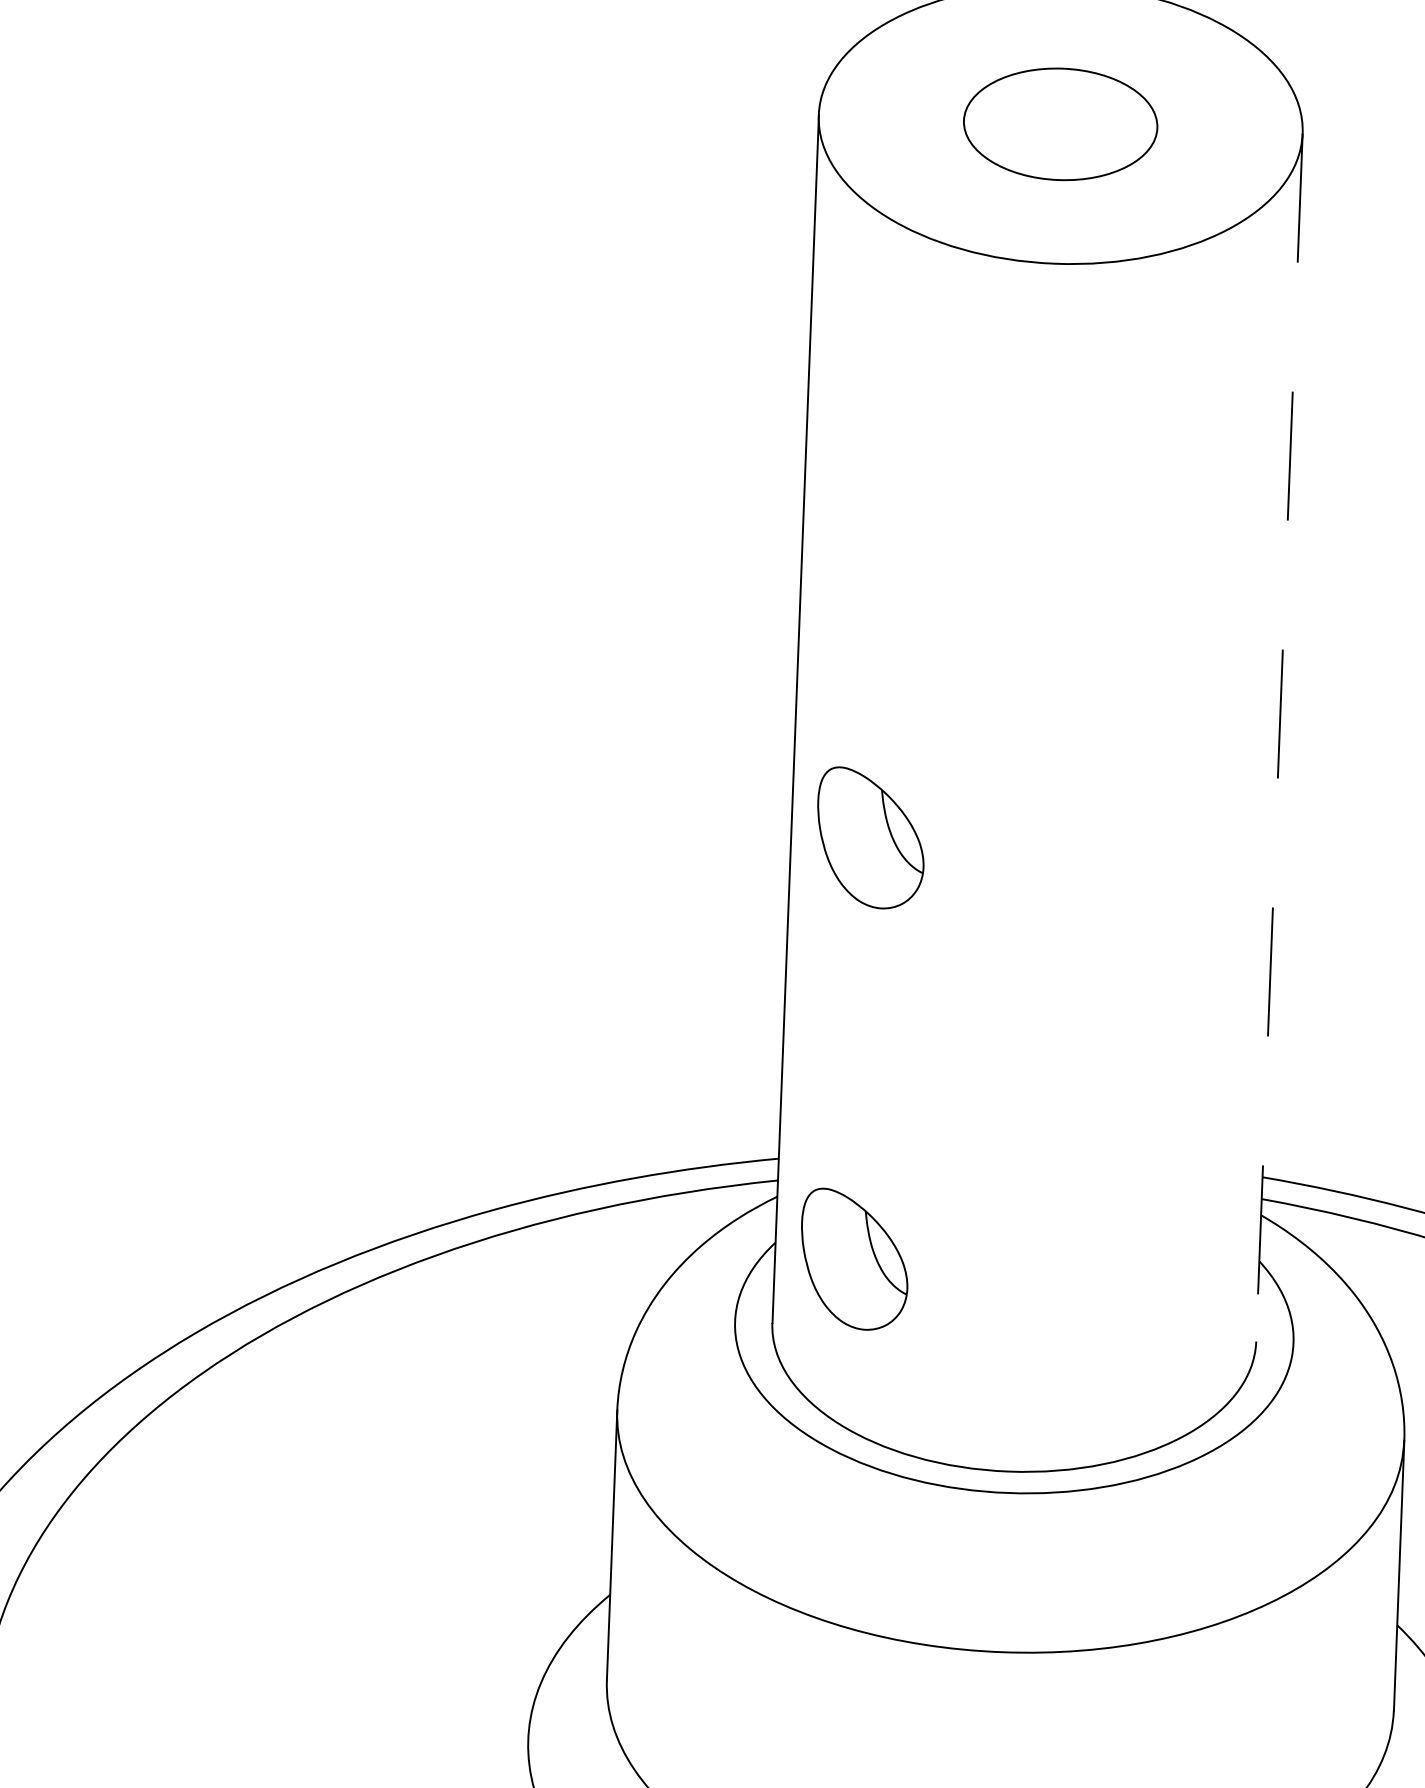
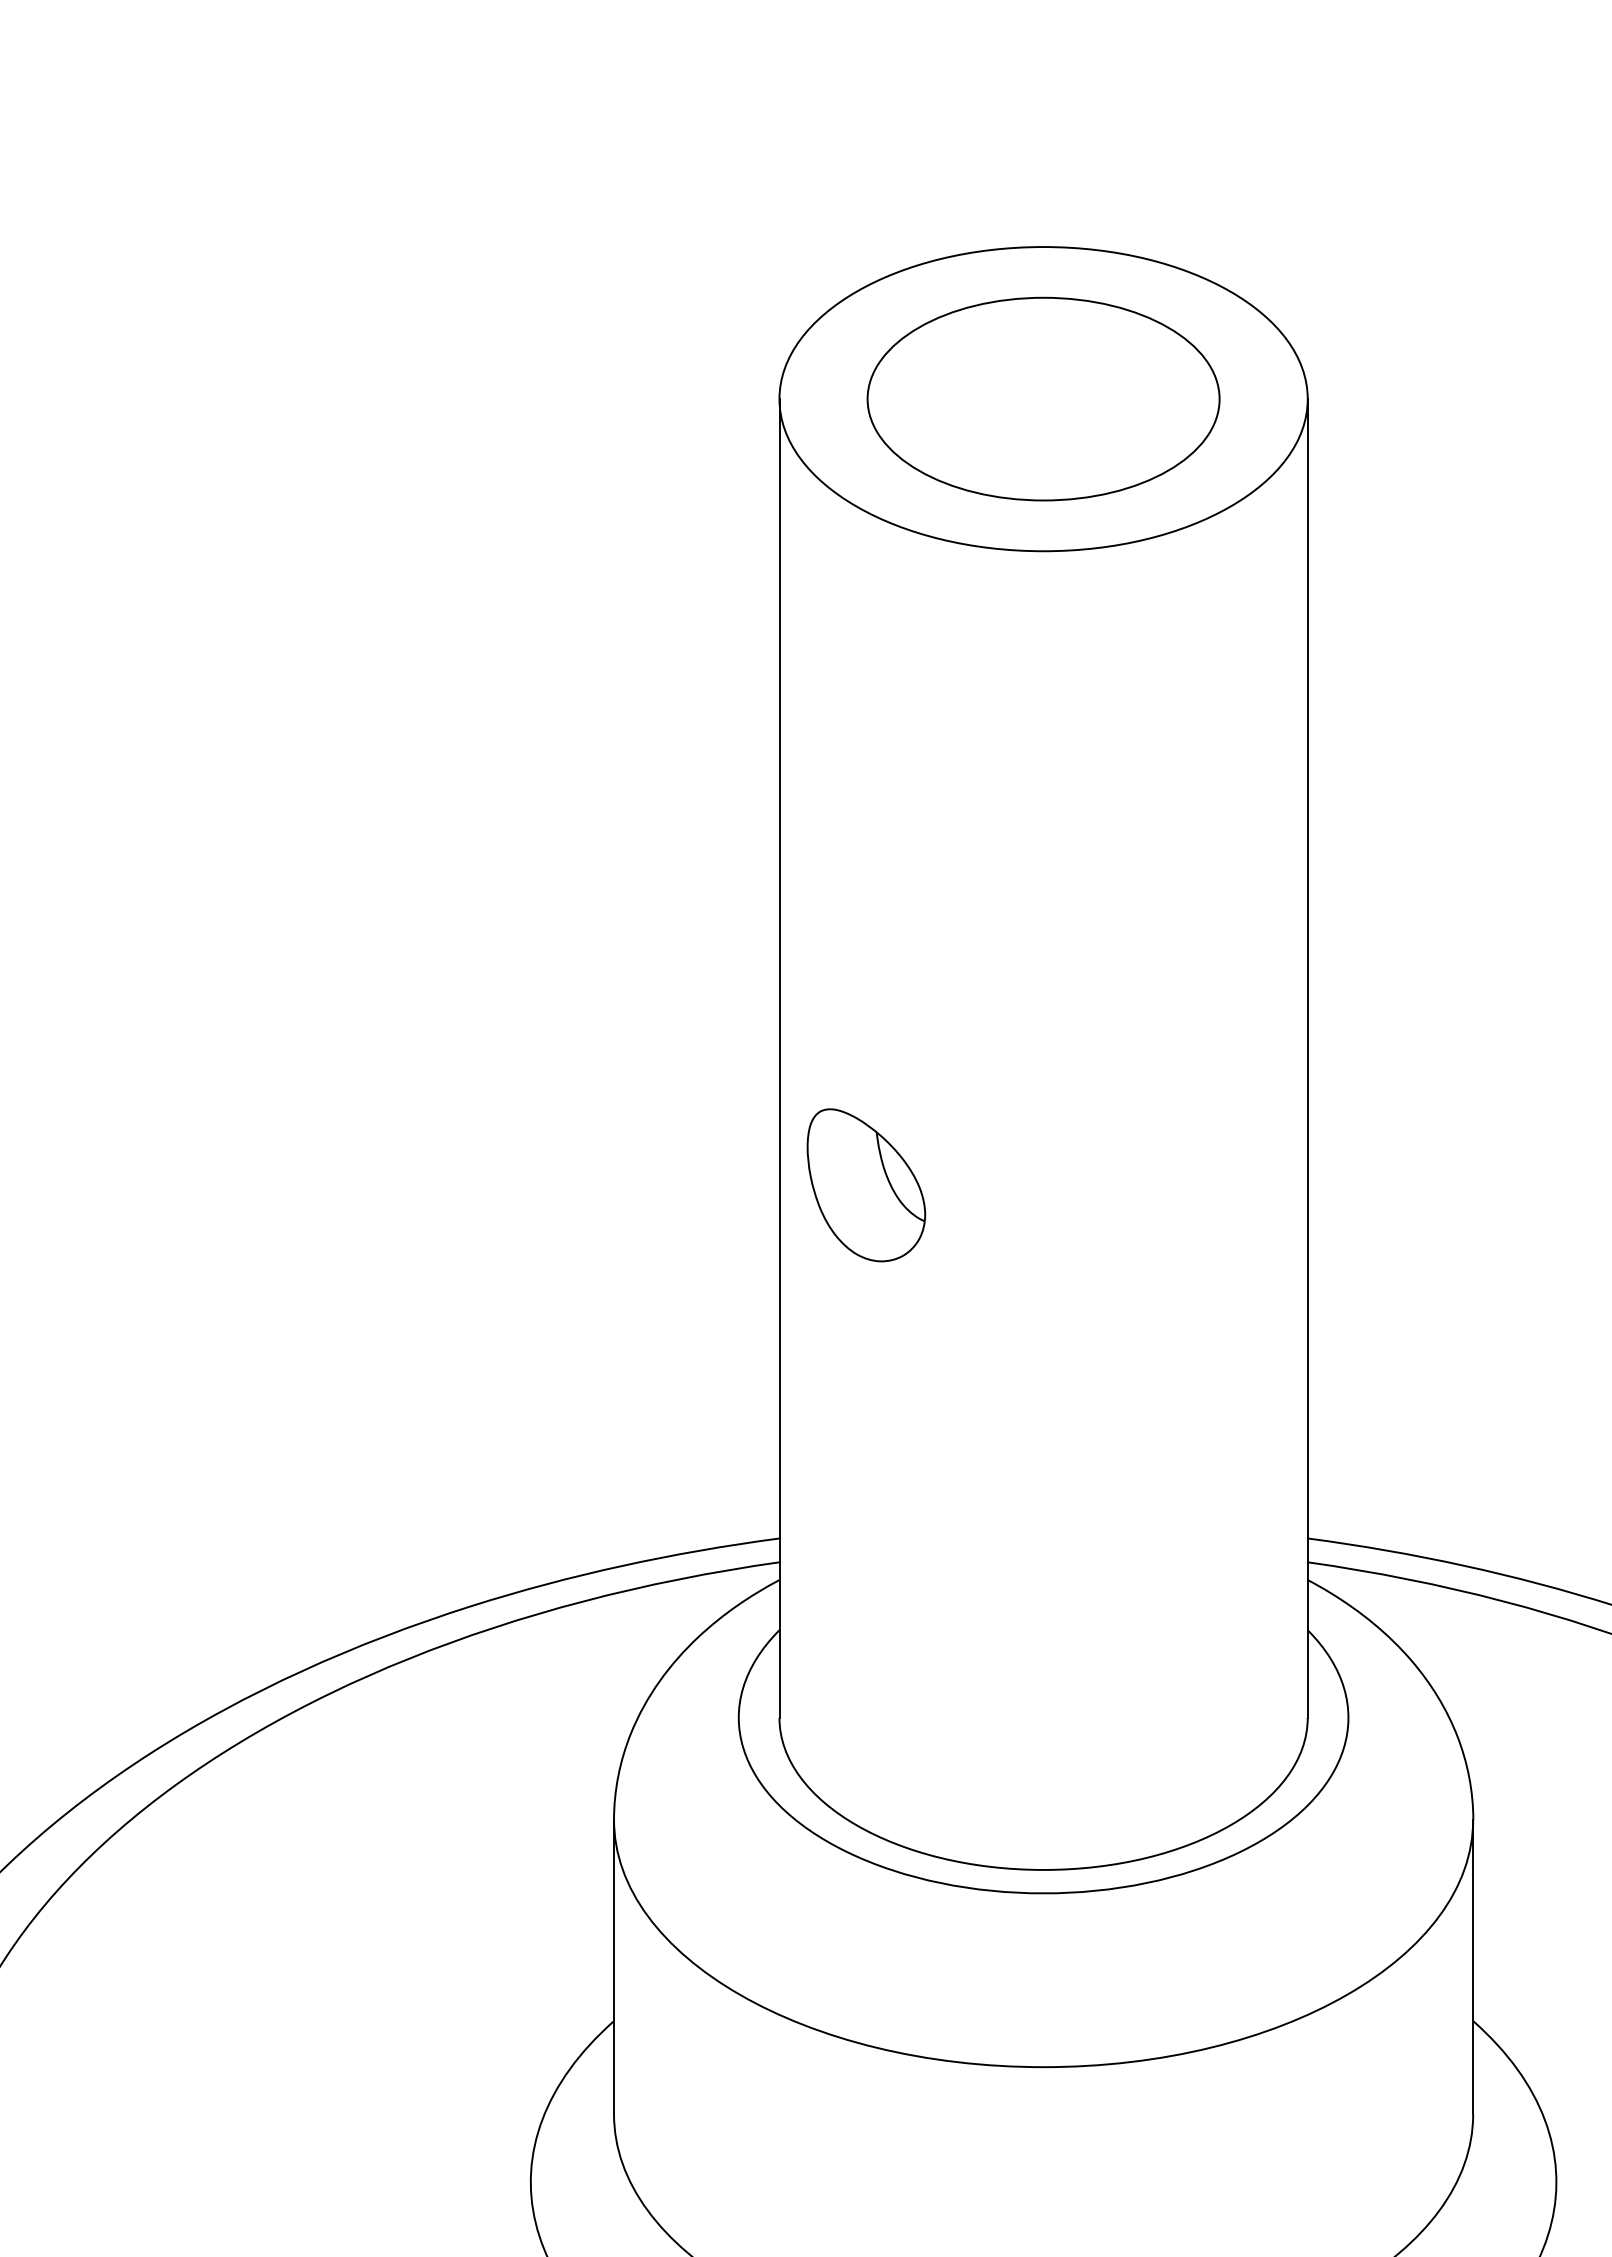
part: (1060, 123) -> (1043, 398), size x1.67
line: (1279, 738) -> (1307, 1059), dashed -> solid
part: (854, 1259) -> (866, 1645), removed

